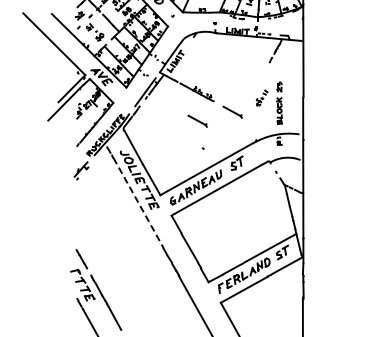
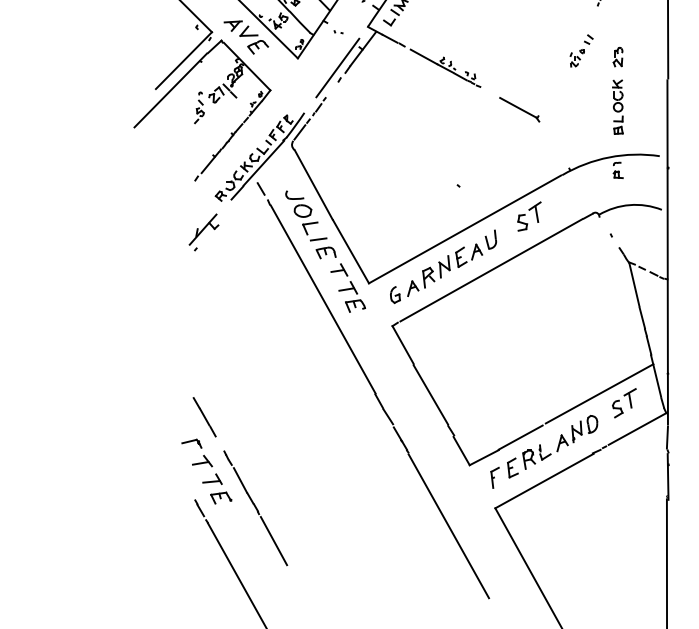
part: (261, 97) -> (580, 49), moved
part: (197, 120) -> (446, 127), removed
line: (138, 203) -> (323, 300), dashed -> solid

